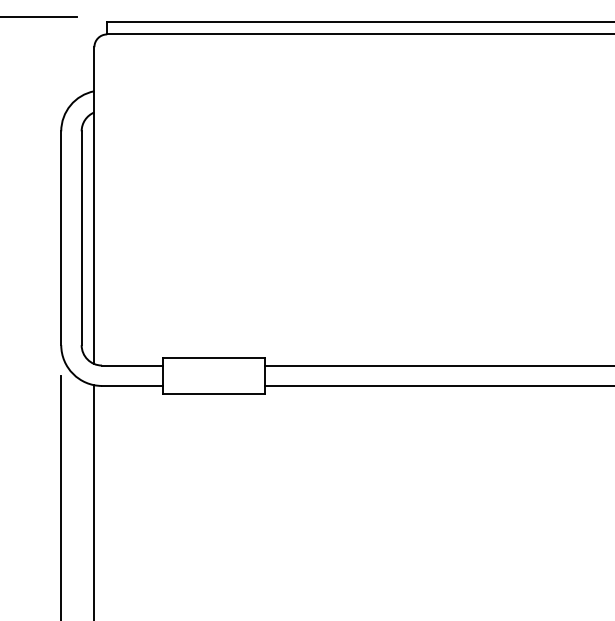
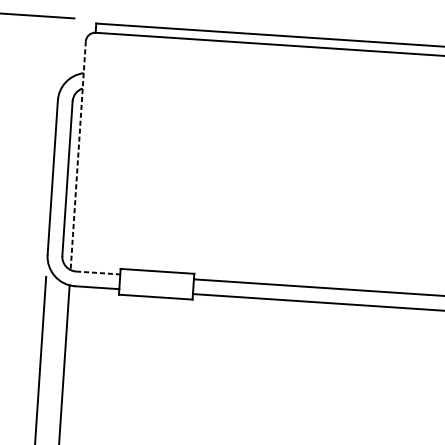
line: (94, 206) -> (78, 156), solid -> dashed
line: (132, 365) -> (98, 272), solid -> dashed

